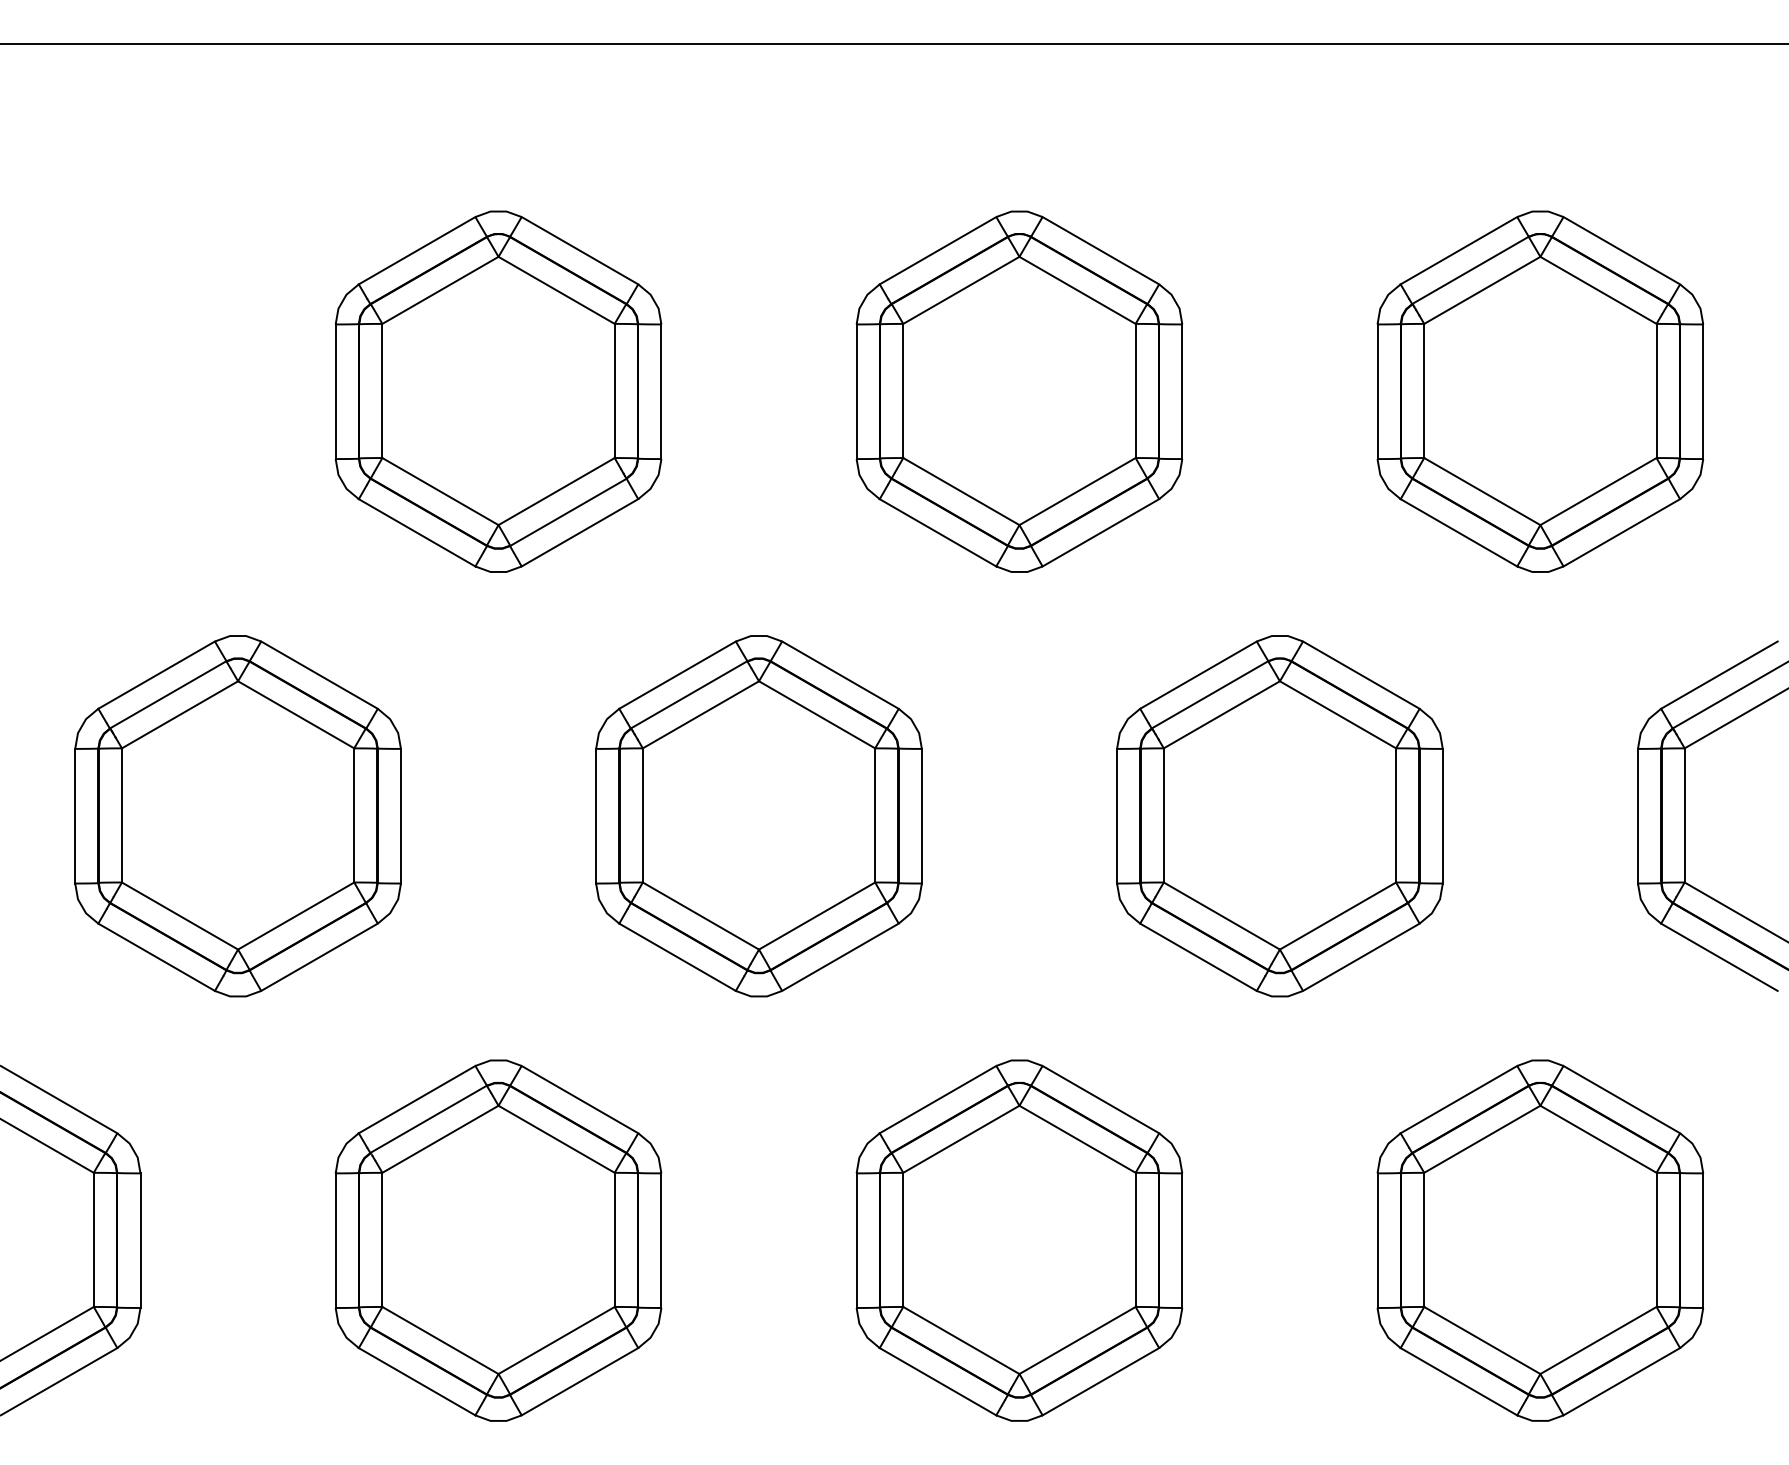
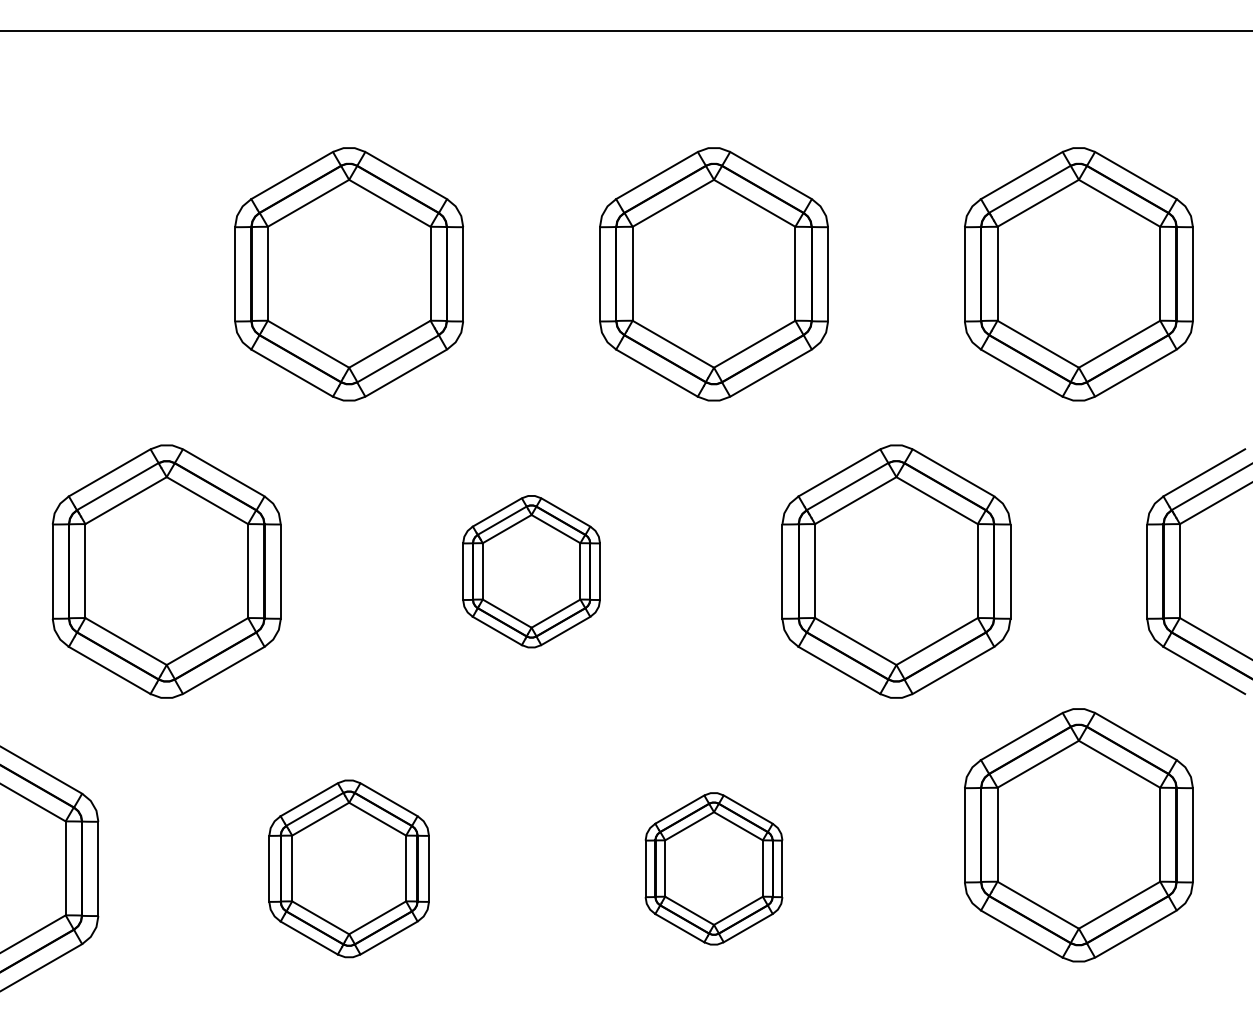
part: (758, 816) -> (531, 571), size x0.6
part: (498, 1240) -> (349, 868), size x0.7
part: (1019, 1240) -> (714, 868), size x0.6
part: (1540, 1240) -> (1078, 835), moved

